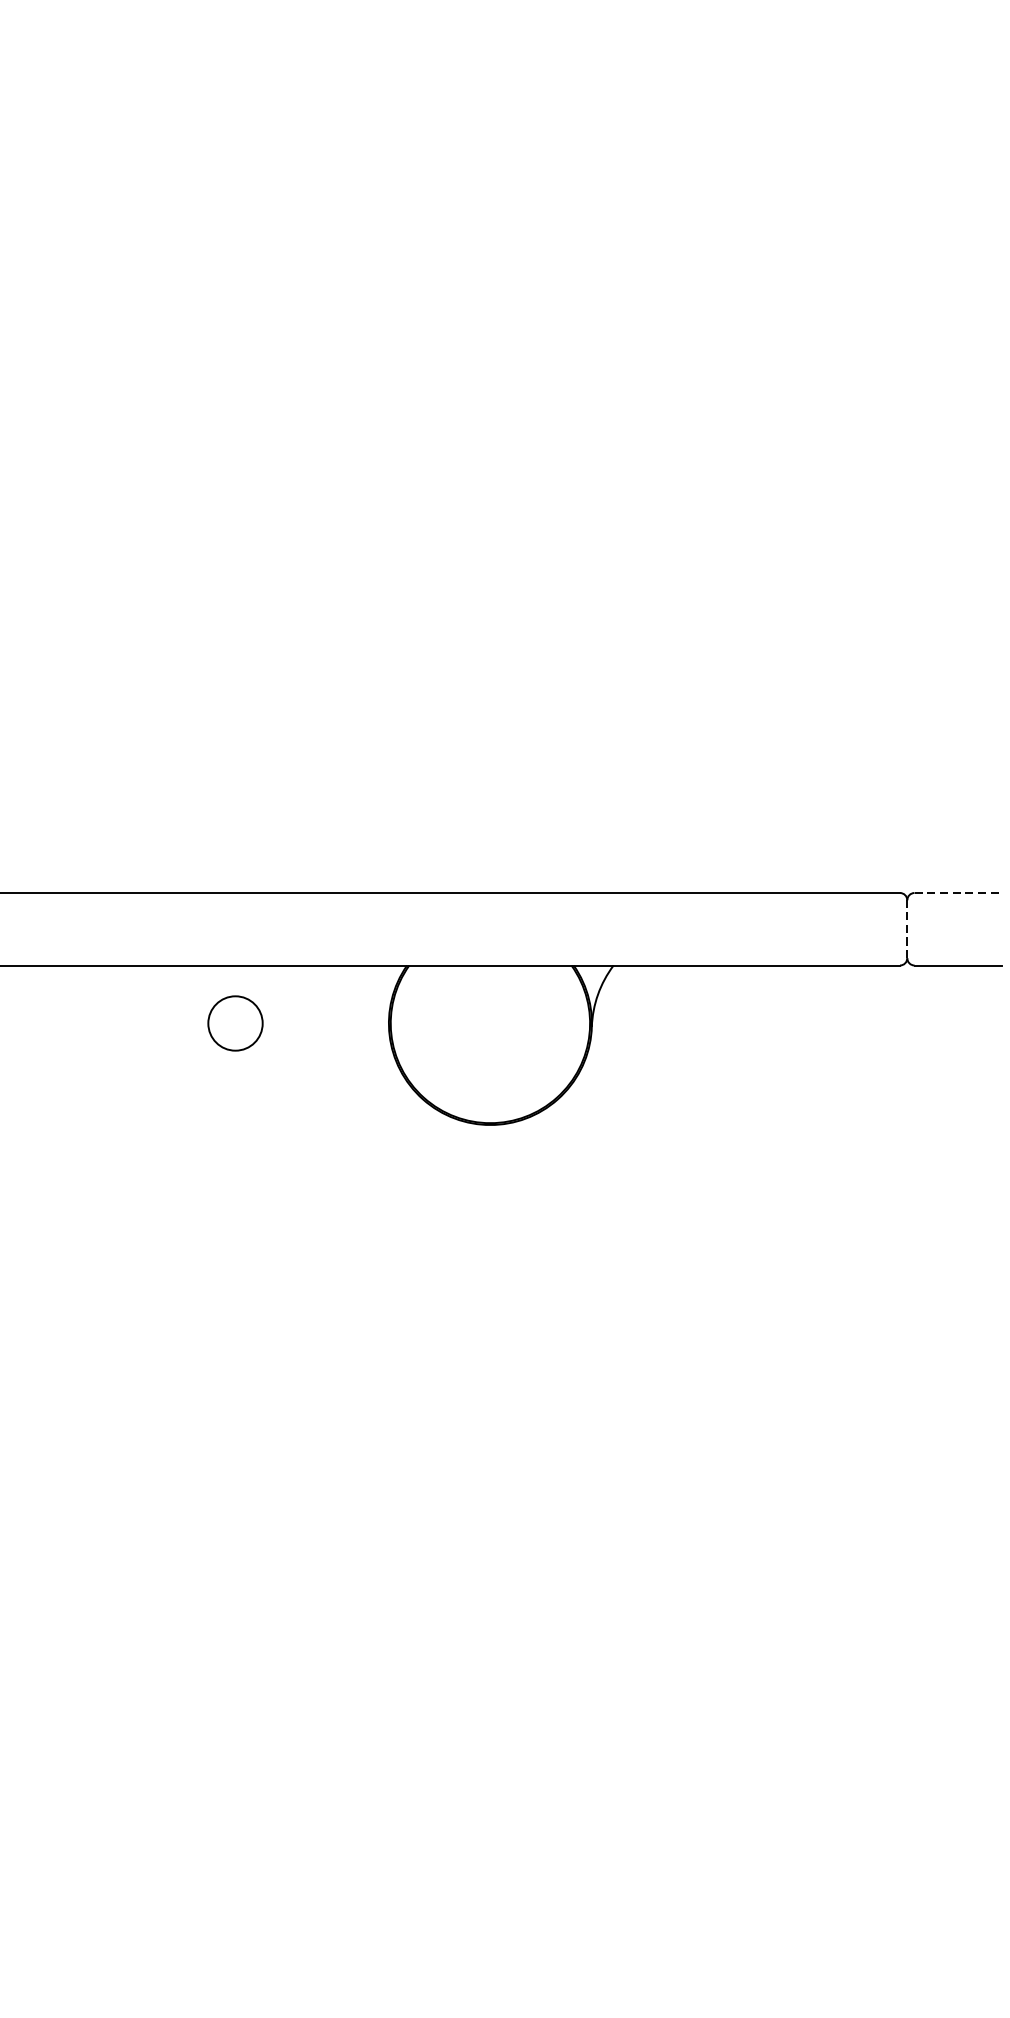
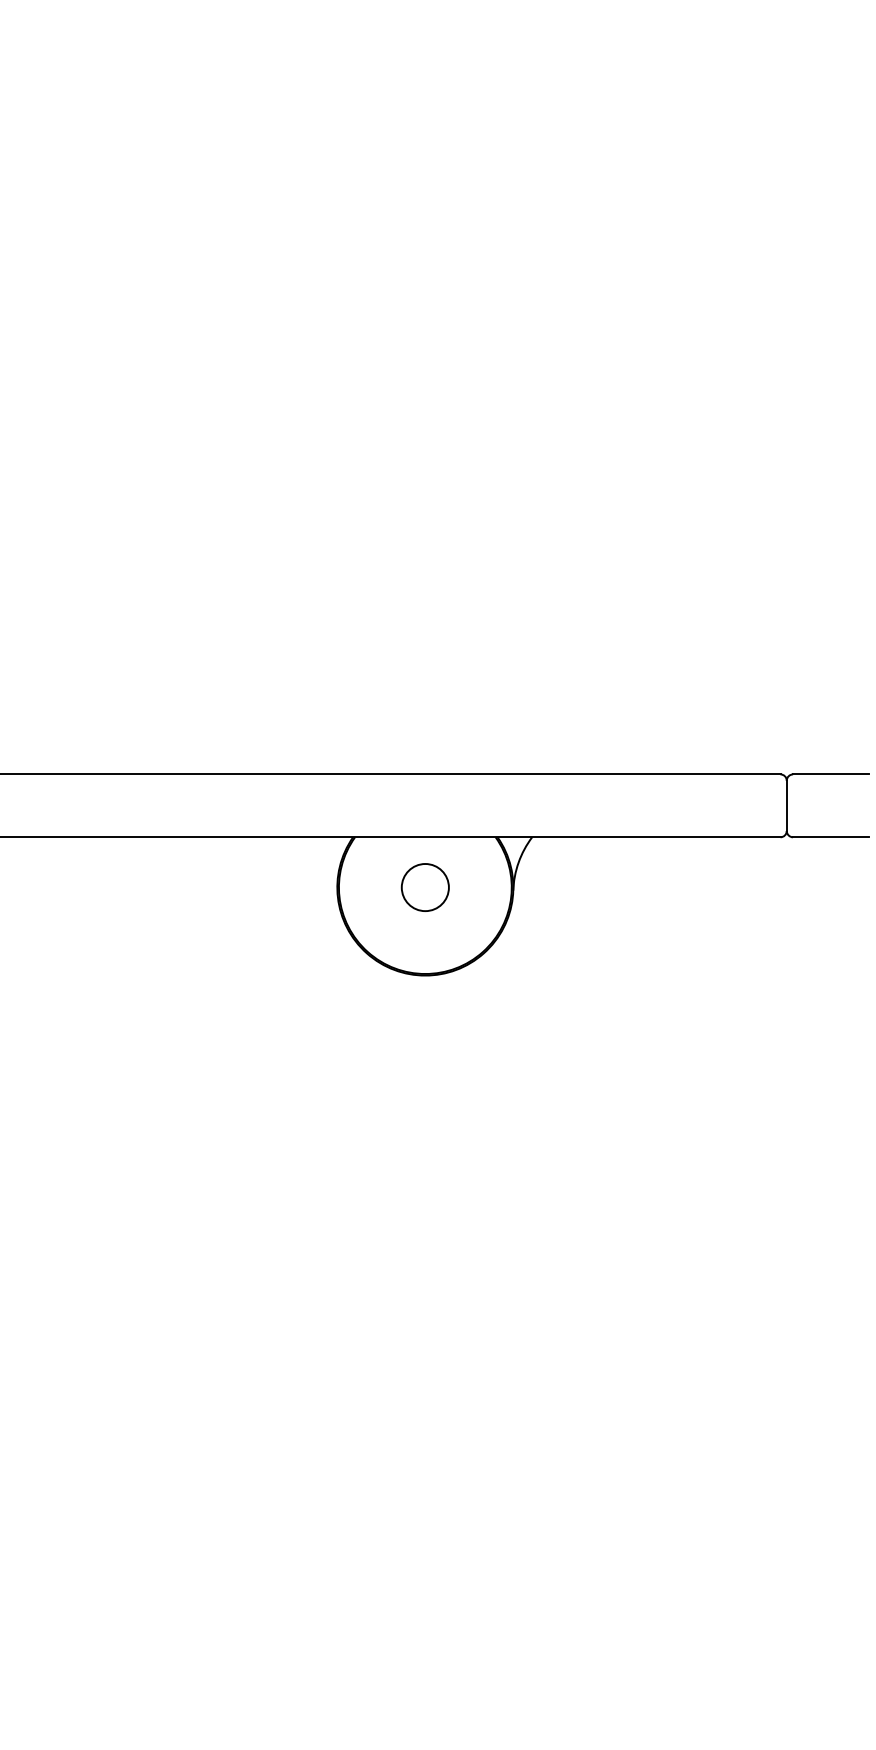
line: (957, 893) -> (830, 774), dashed -> solid
line: (906, 928) -> (786, 805), dashed -> solid
circle: (234, 1023) -> (424, 887), moved

